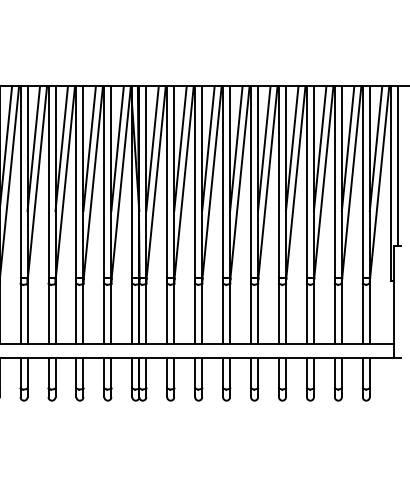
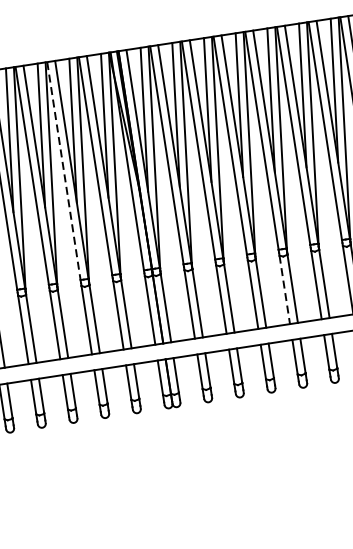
line: (76, 182) -> (63, 171), solid -> dashed
line: (251, 314) -> (285, 290), solid -> dashed

